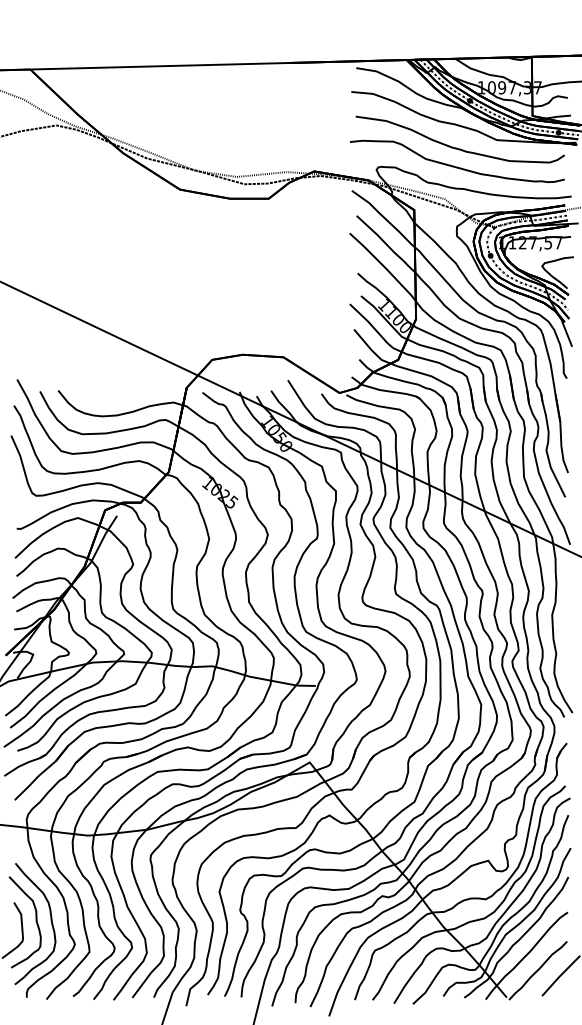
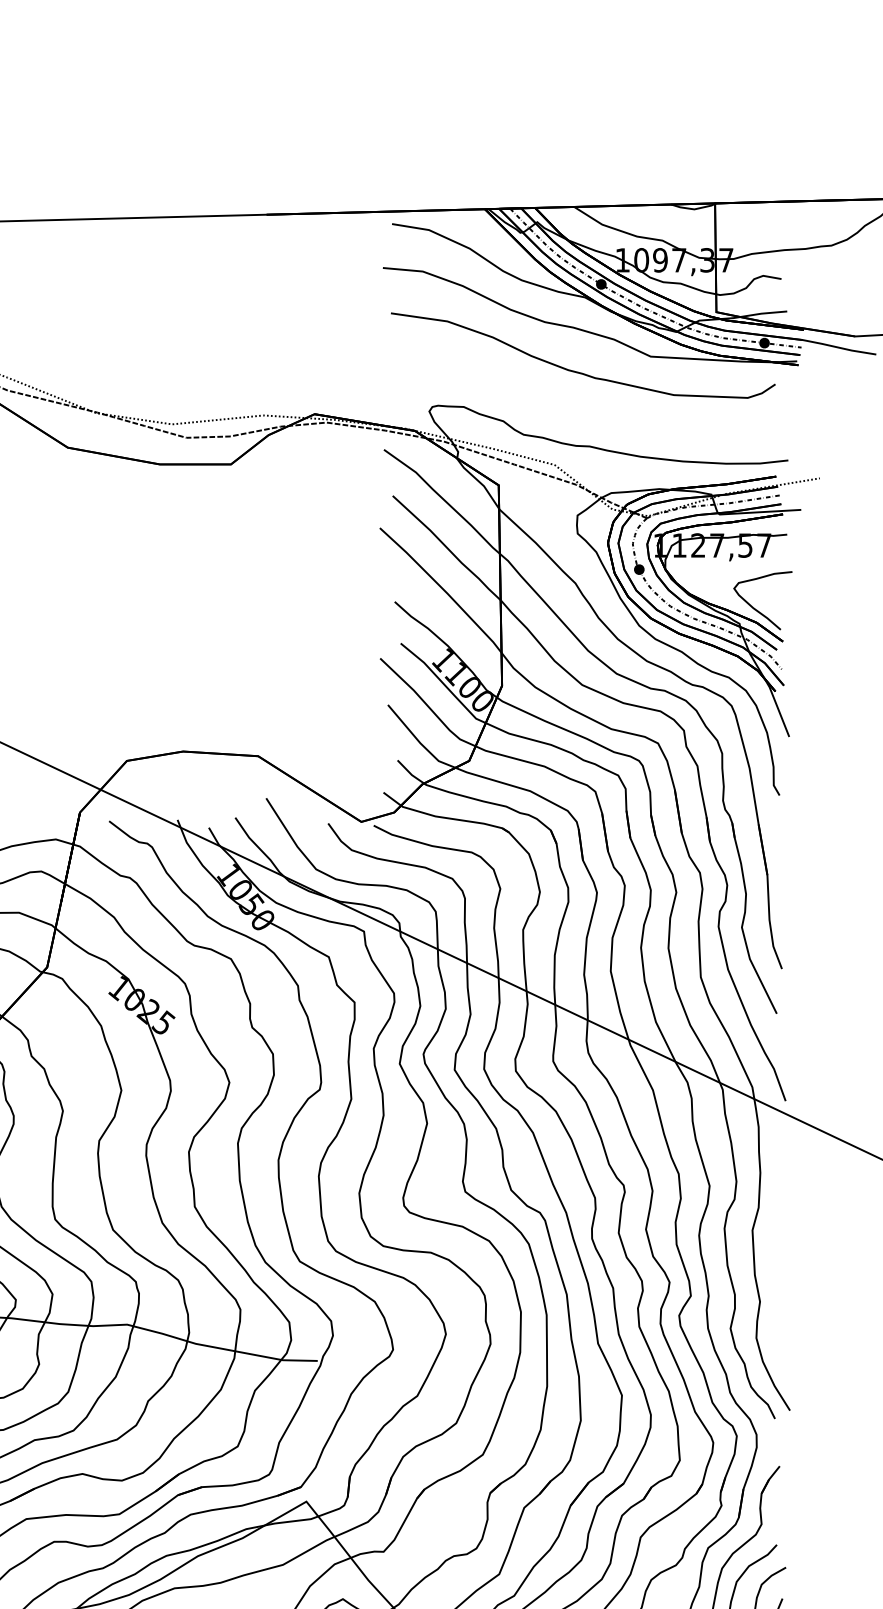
curve: (454, 165) -> (572, 403), removed

